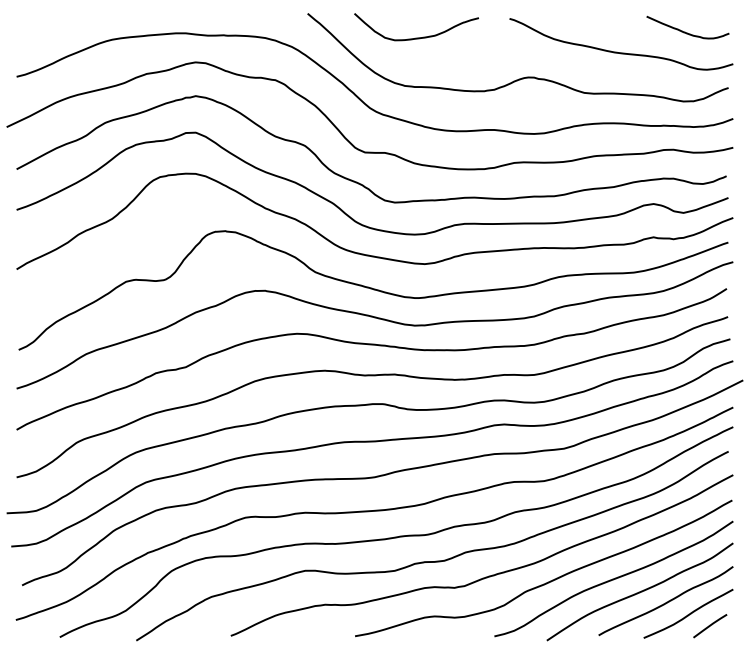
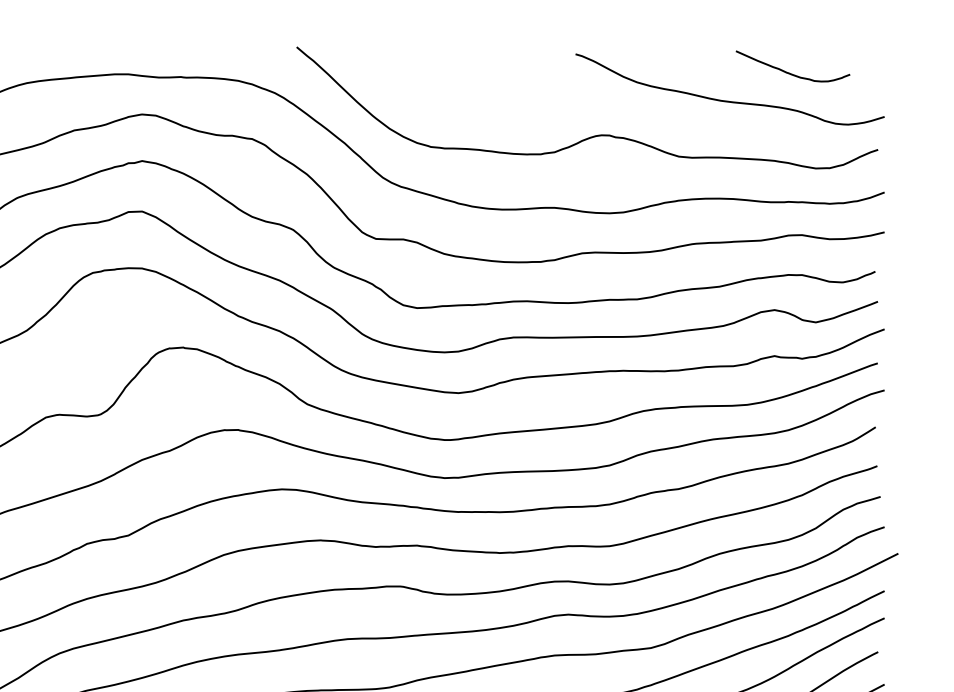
curve: (685, 31) -> (789, 71), moved
curve: (416, 37) -> (447, 80), removed

